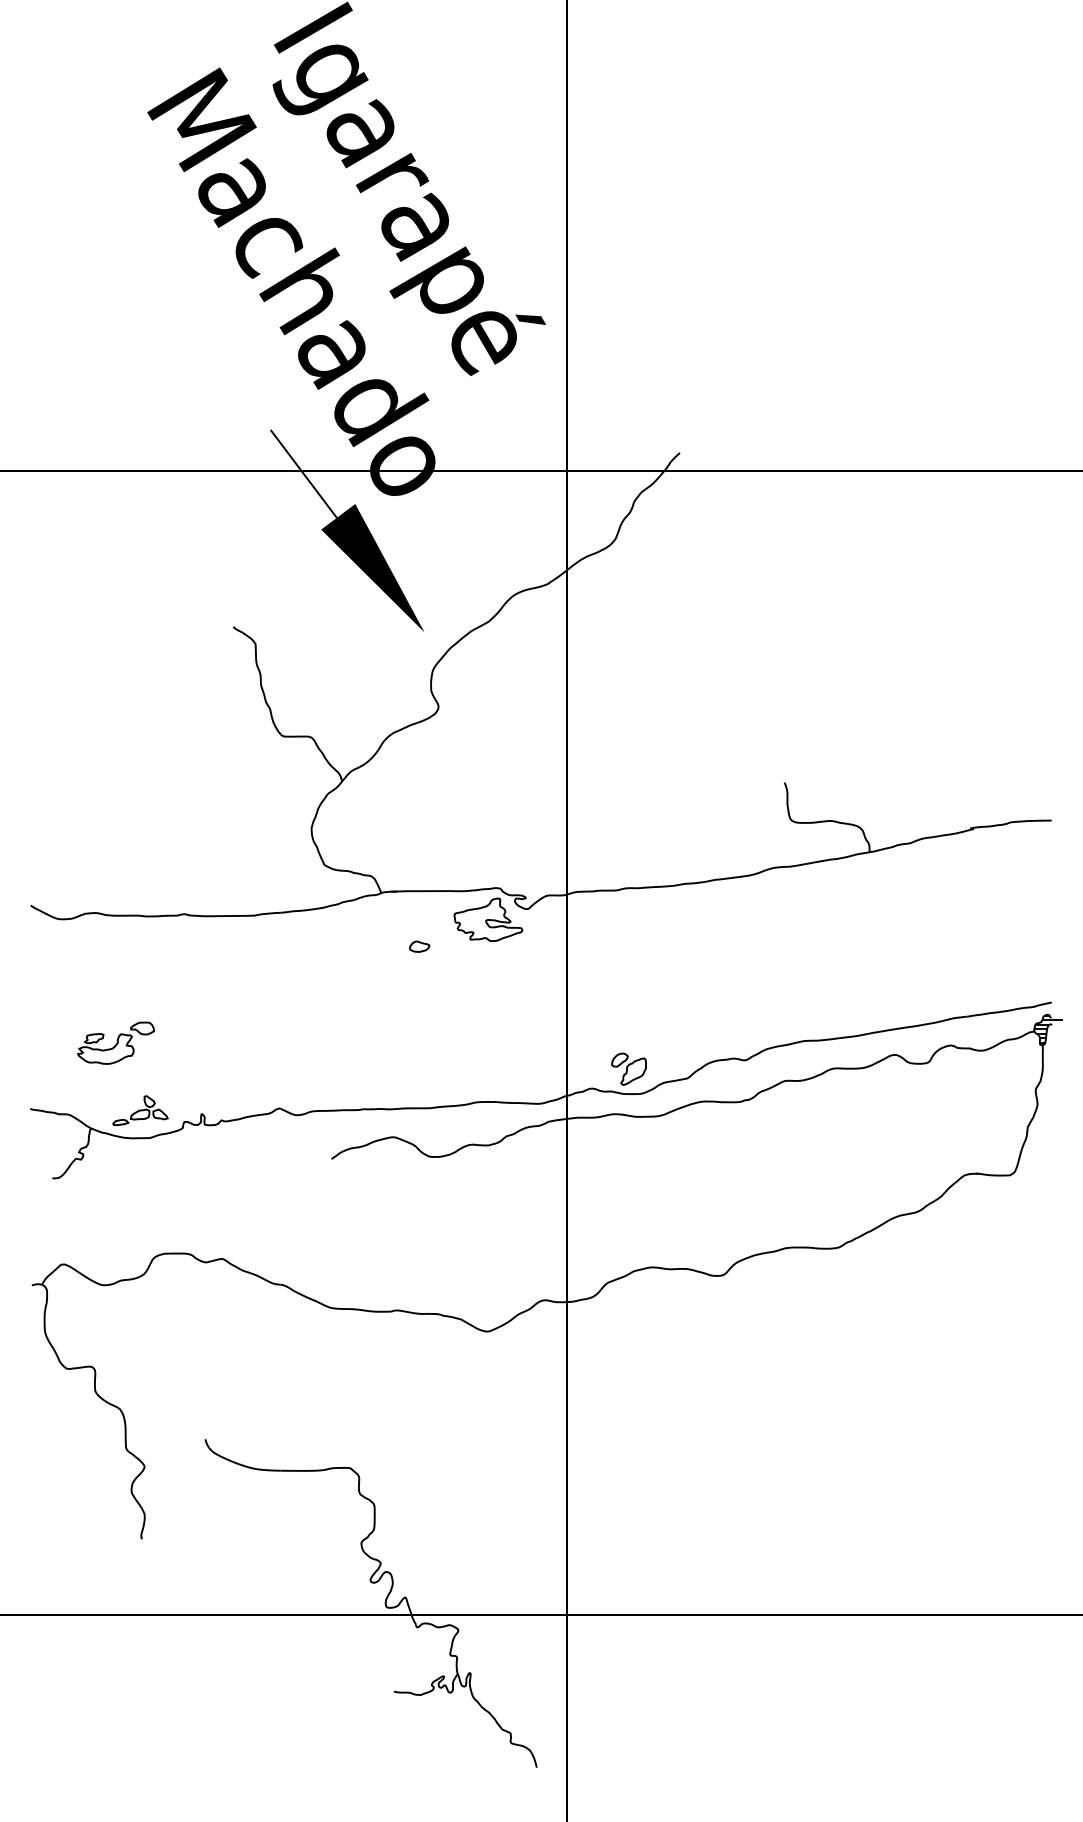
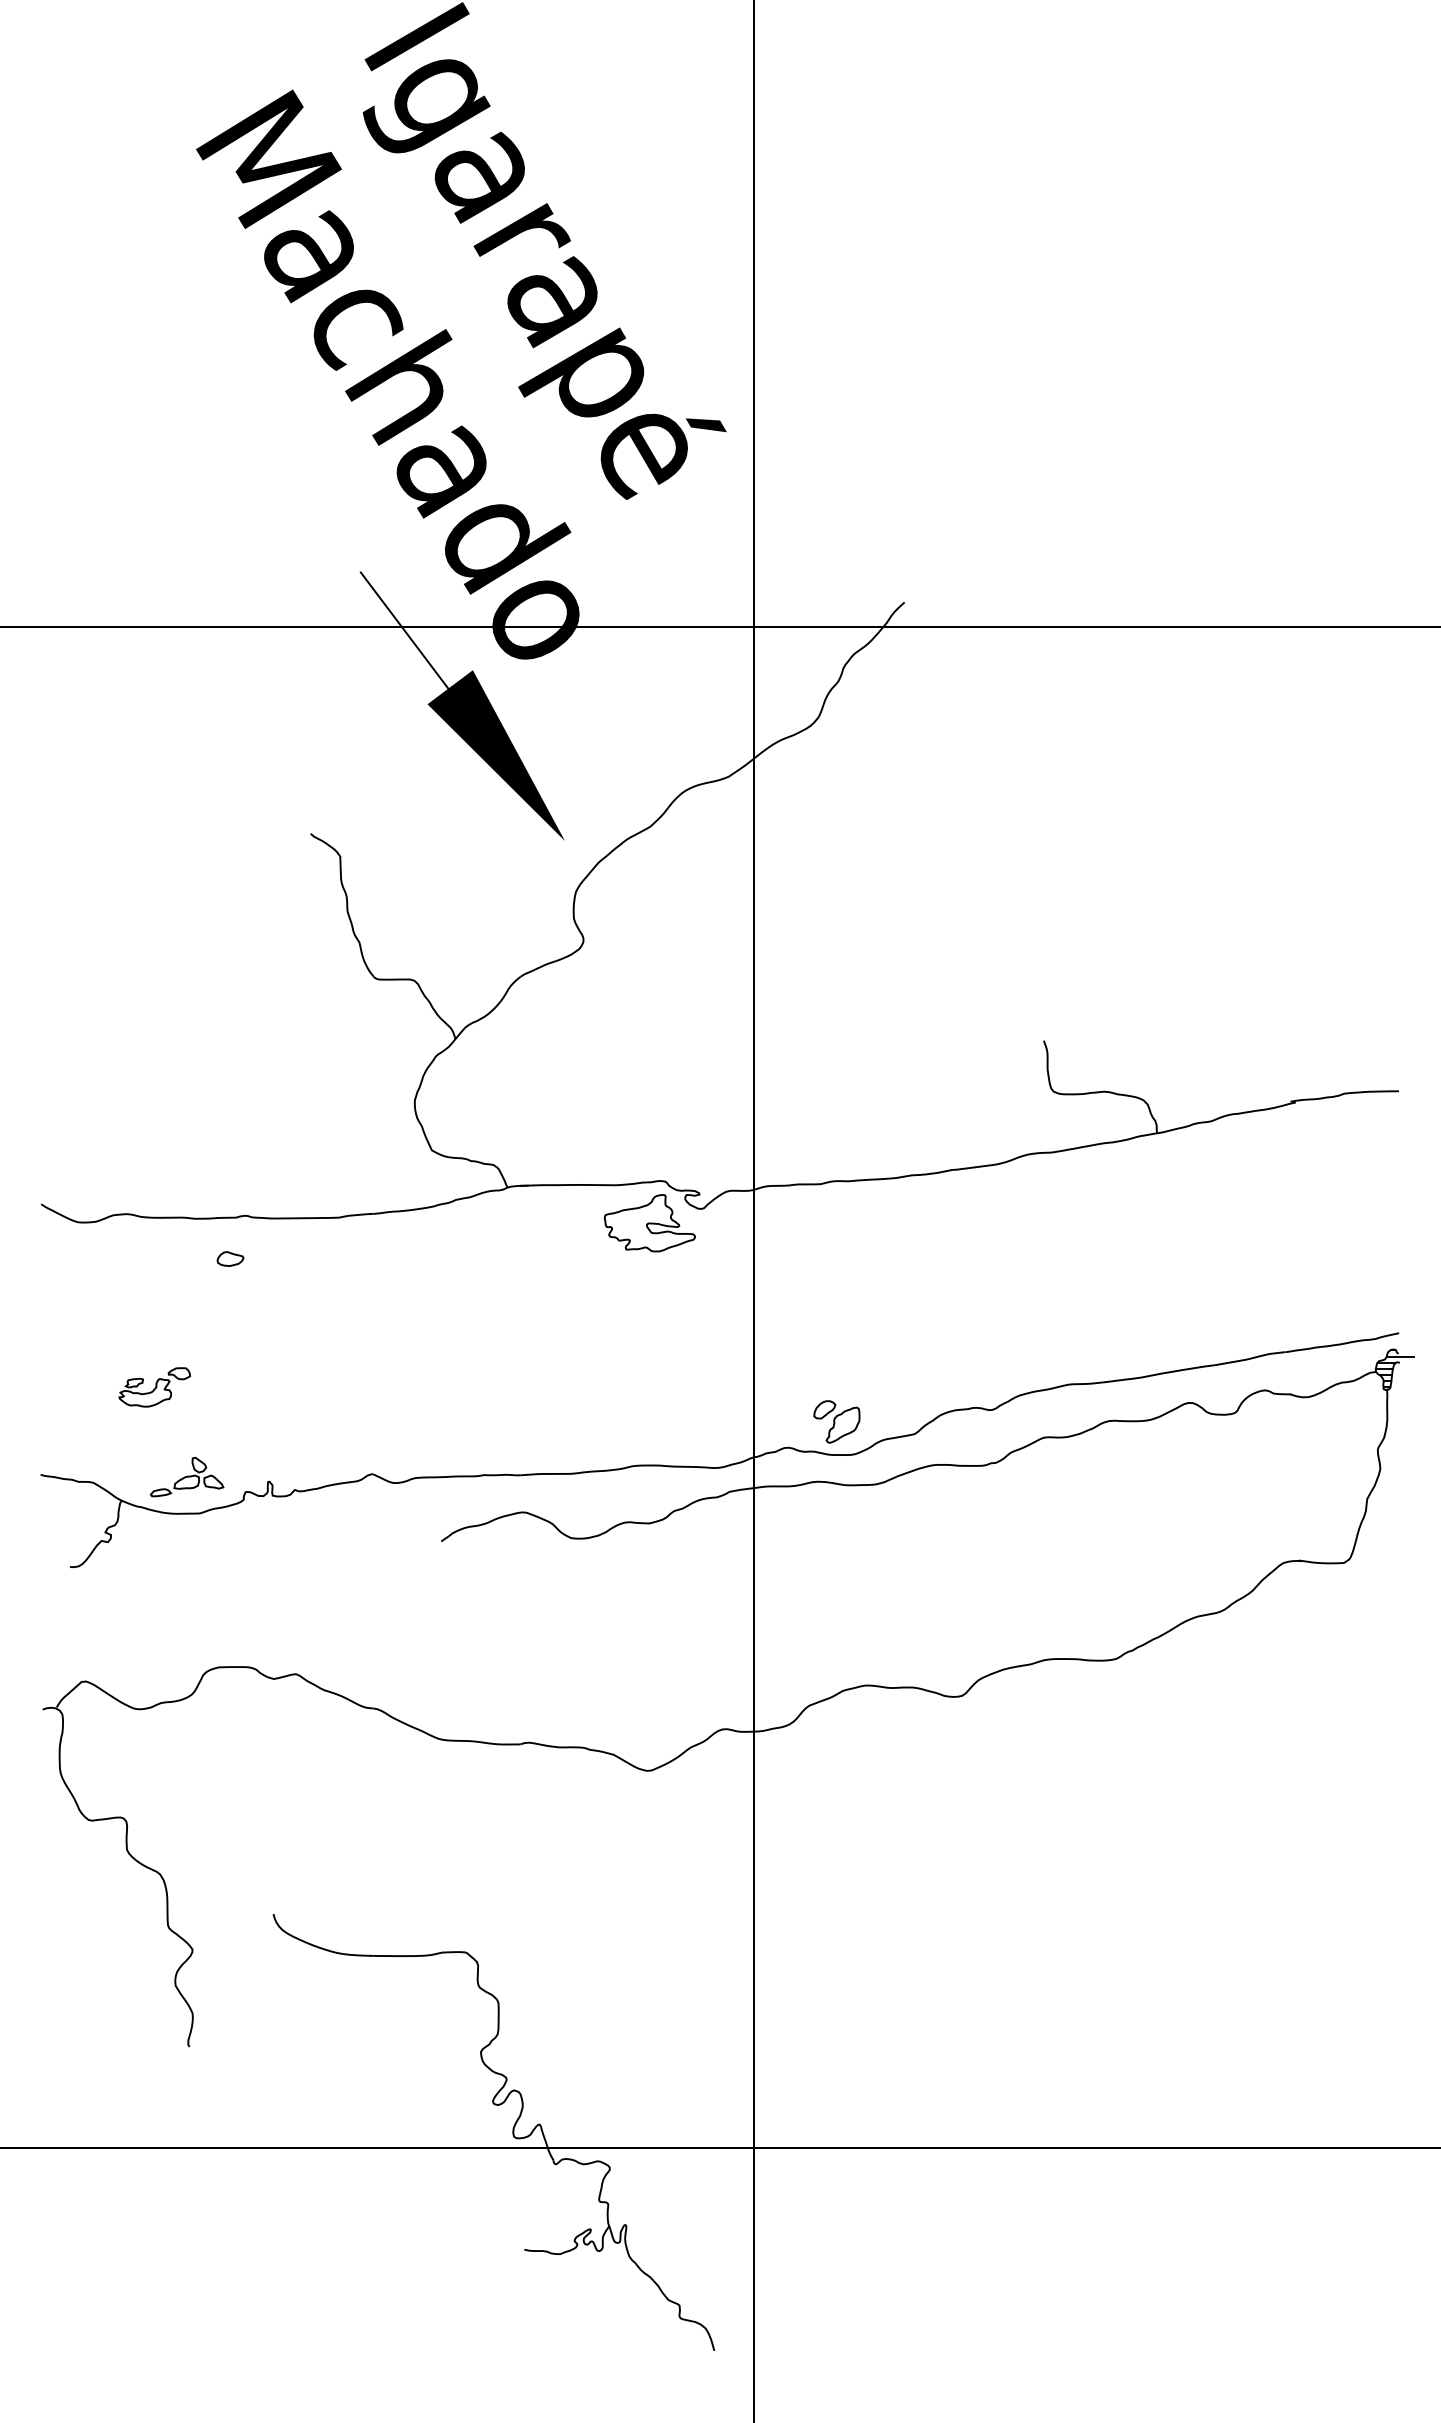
part: (419, 946) -> (230, 1258), moved
part: (115, 1043) -> (154, 1387), size x0.7

